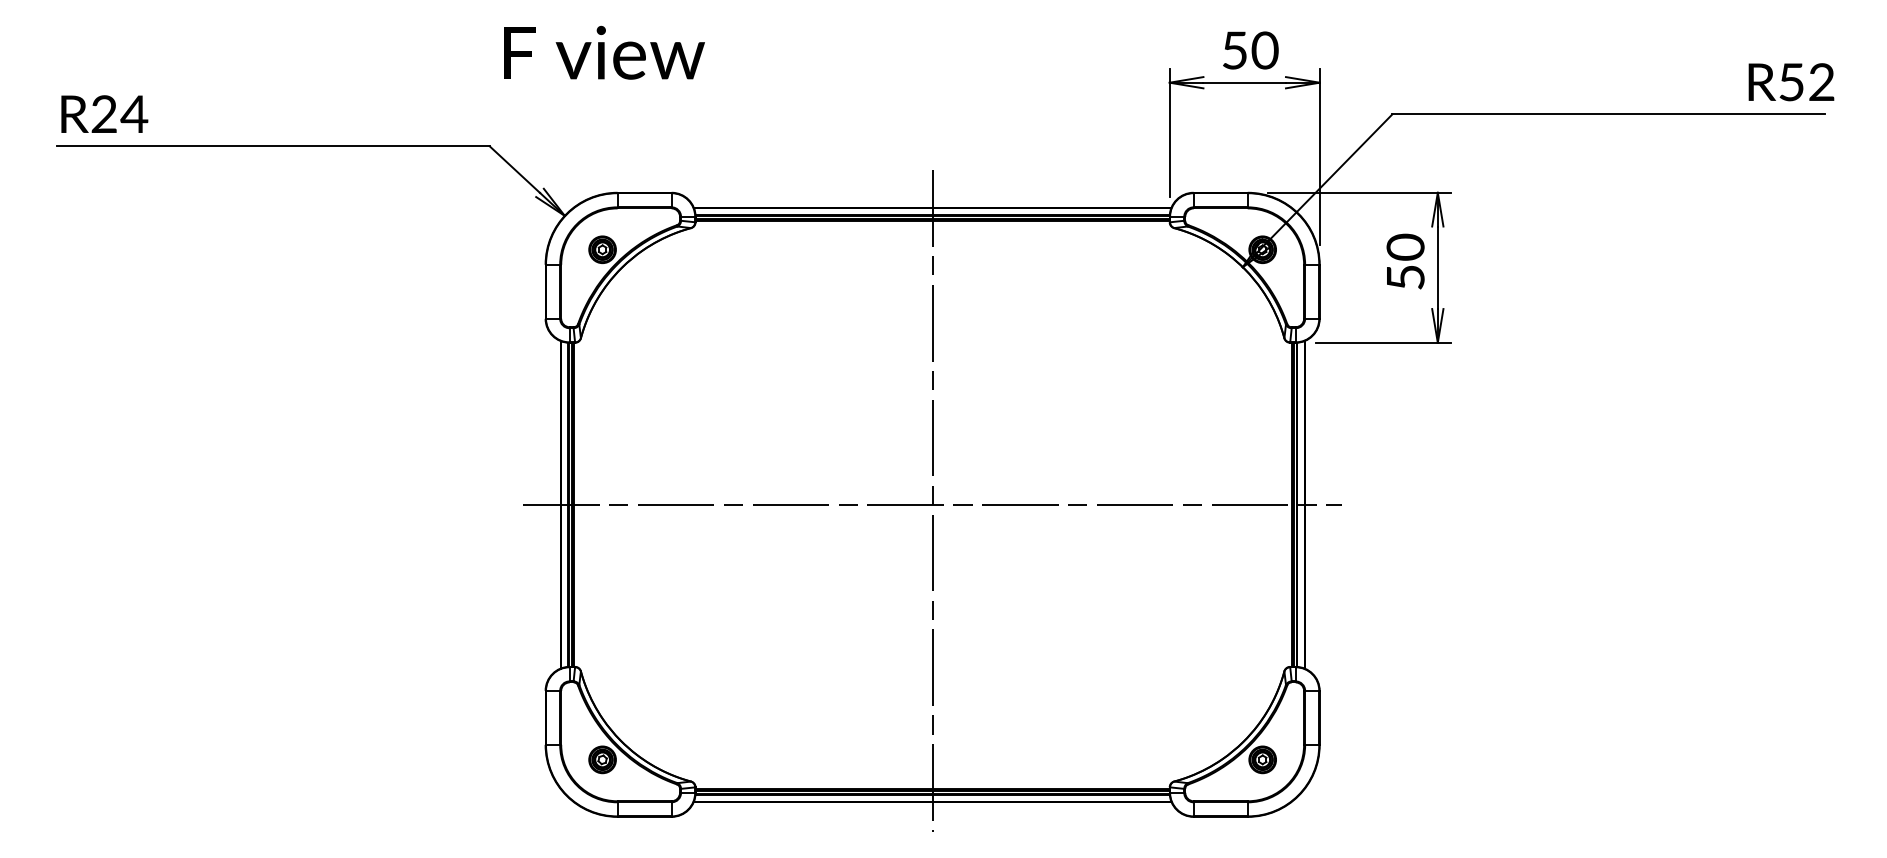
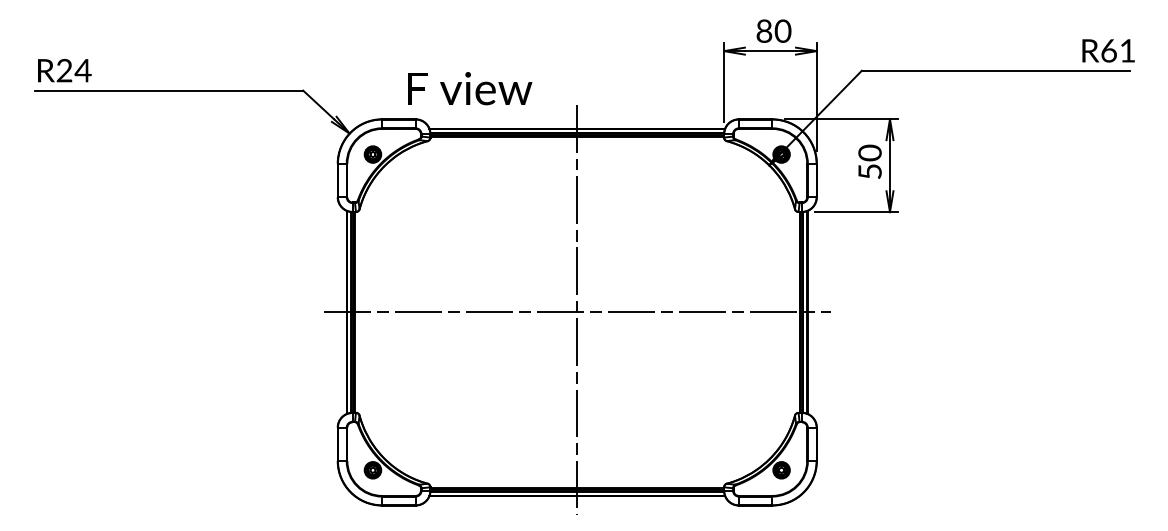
text: (1235, 49) -> (764, 30), 50 -> 80
text: (605, 52) -> (470, 88), moved
text: (1806, 81) -> (1118, 50), R52 -> R61

